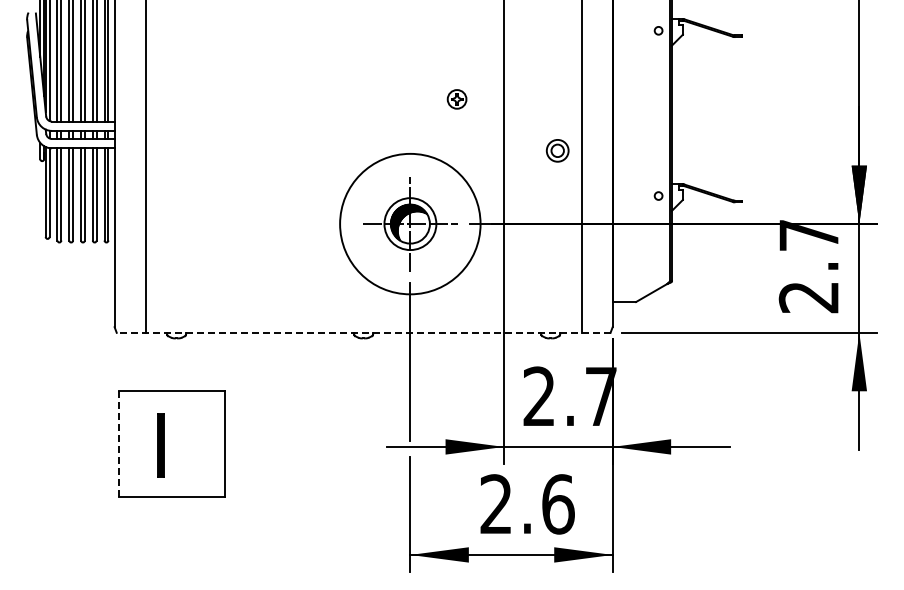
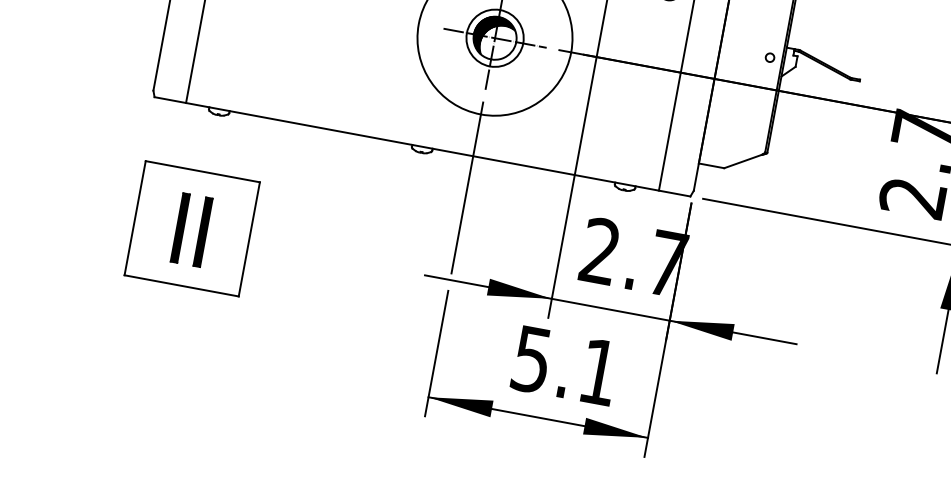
line: (363, 332) -> (422, 146), dashed -> solid
line: (119, 443) -> (135, 217), dashed -> solid
part: (181, 445) -> (202, 232), added
text: (527, 504) -> (565, 366), 2.6 -> 5.1

